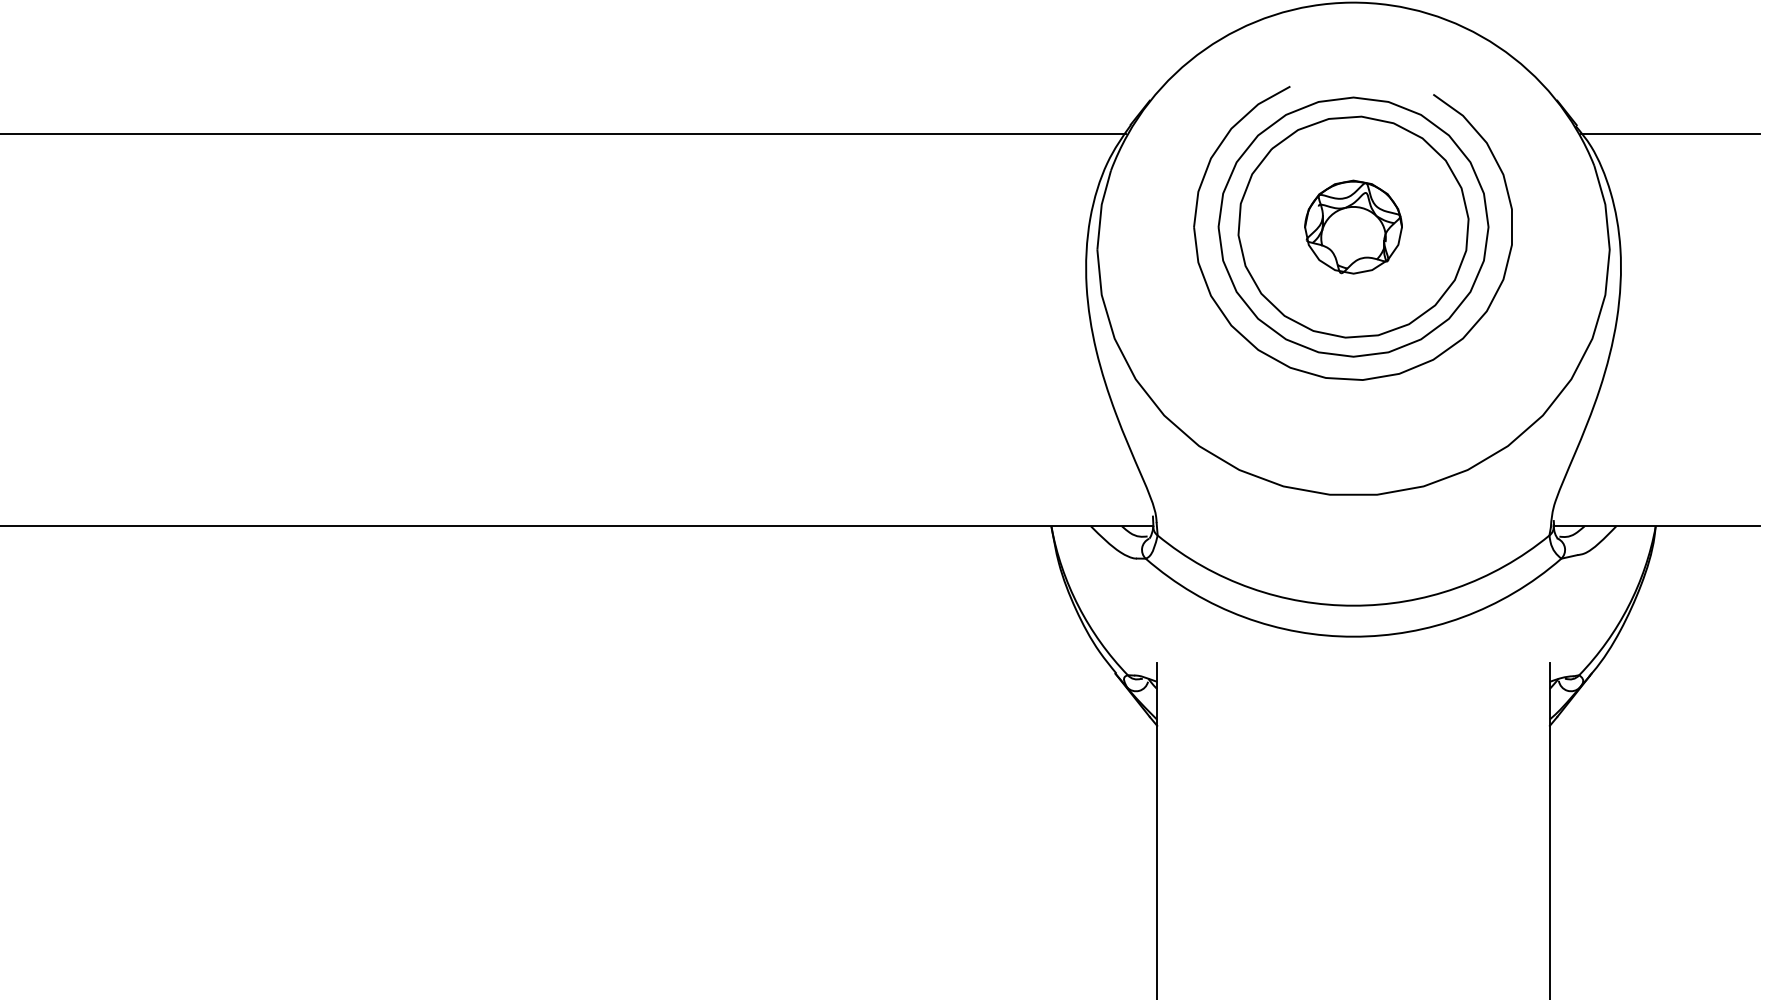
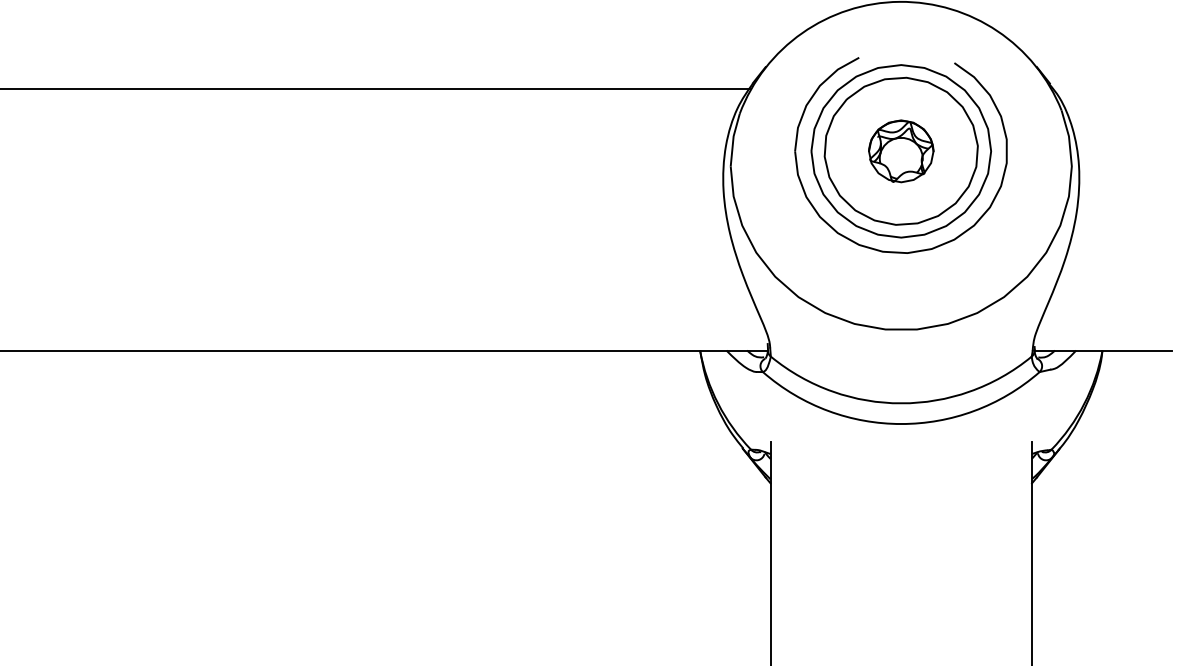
line: (1669, 134) -> (1111, 89), removed

